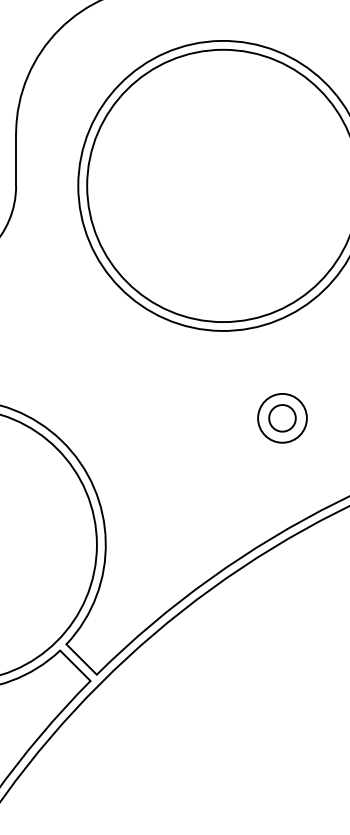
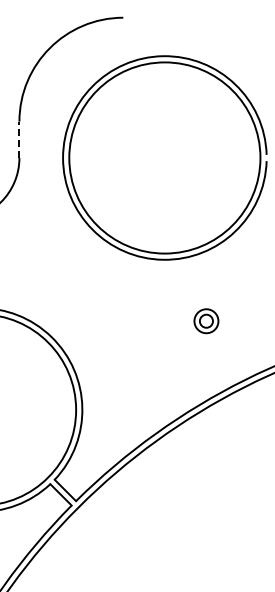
line: (16, 159) -> (19, 139), solid -> dashed
part: (282, 418) -> (206, 321), size x0.7

